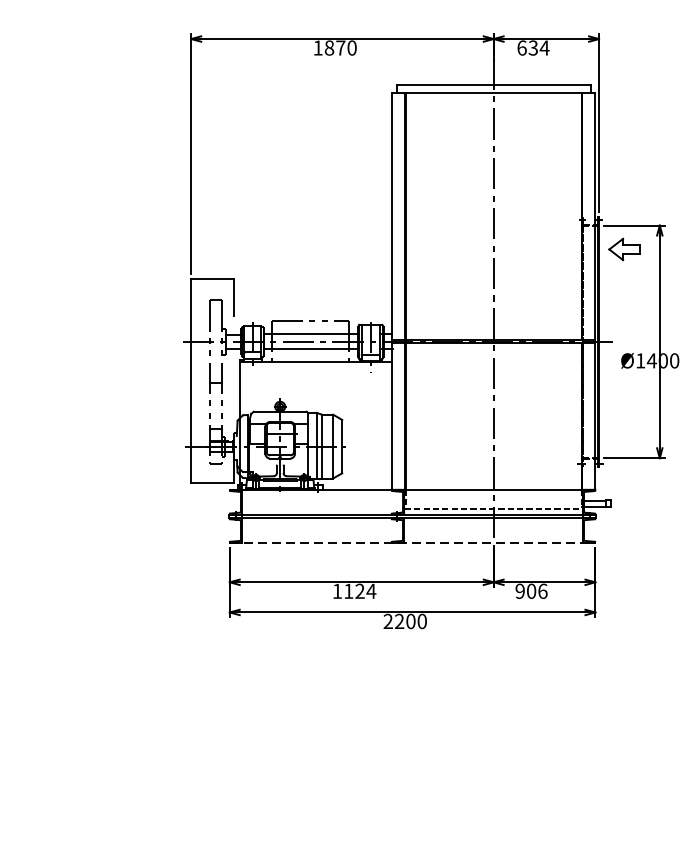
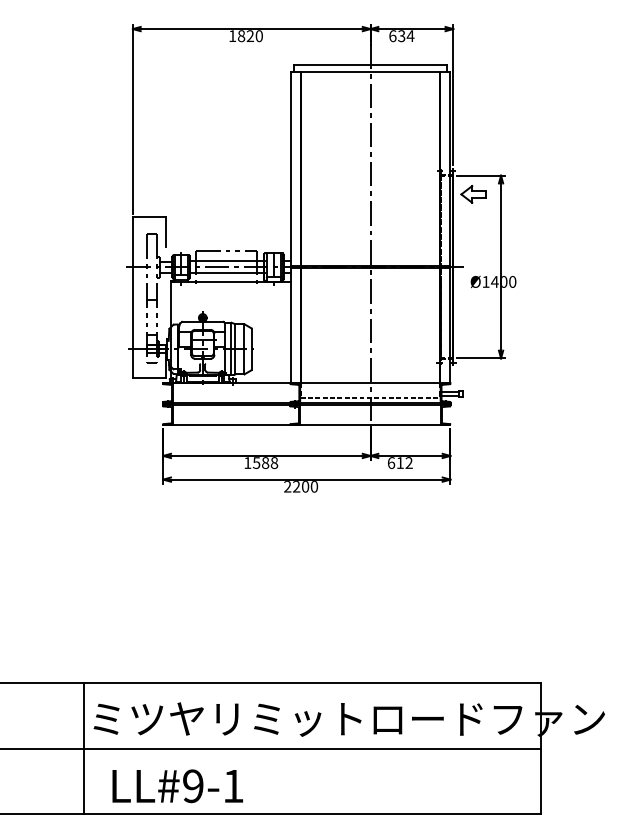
text: (340, 47) -> (250, 35), 1870 -> 1820
line: (412, 543) -> (306, 425), dashed -> solid
text: (359, 591) -> (265, 463), 1124 -> 1588
text: (530, 591) -> (399, 463), 906 -> 612

